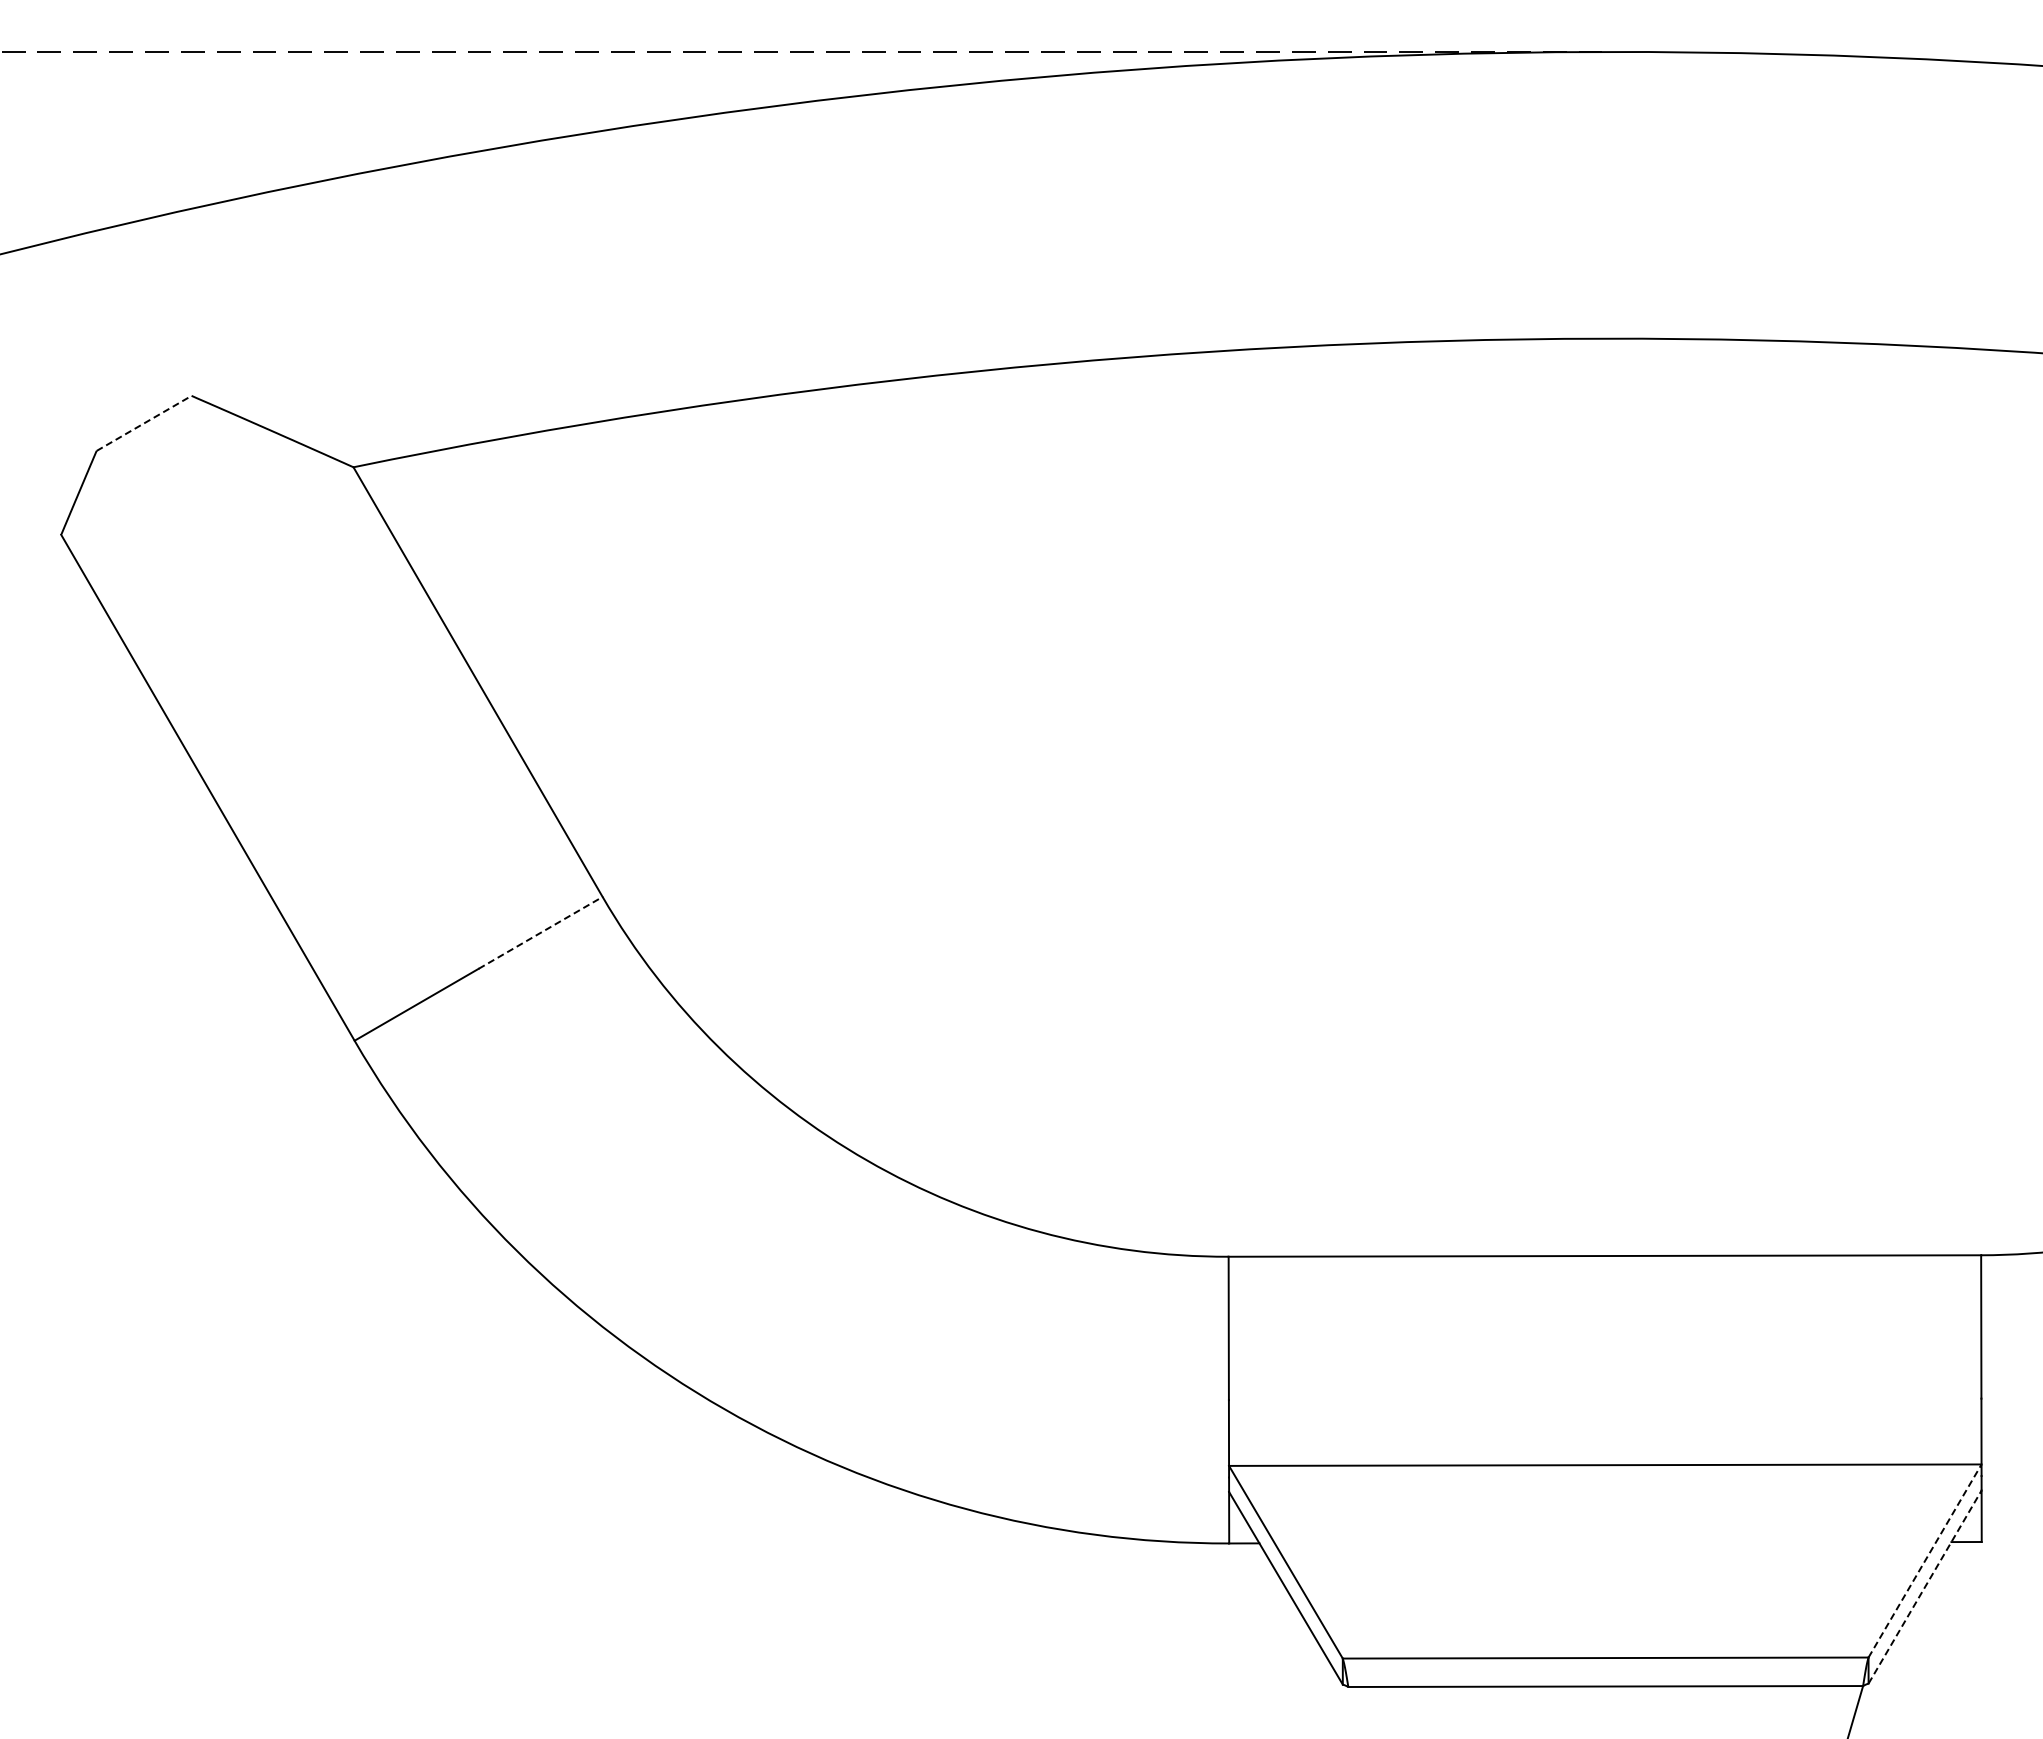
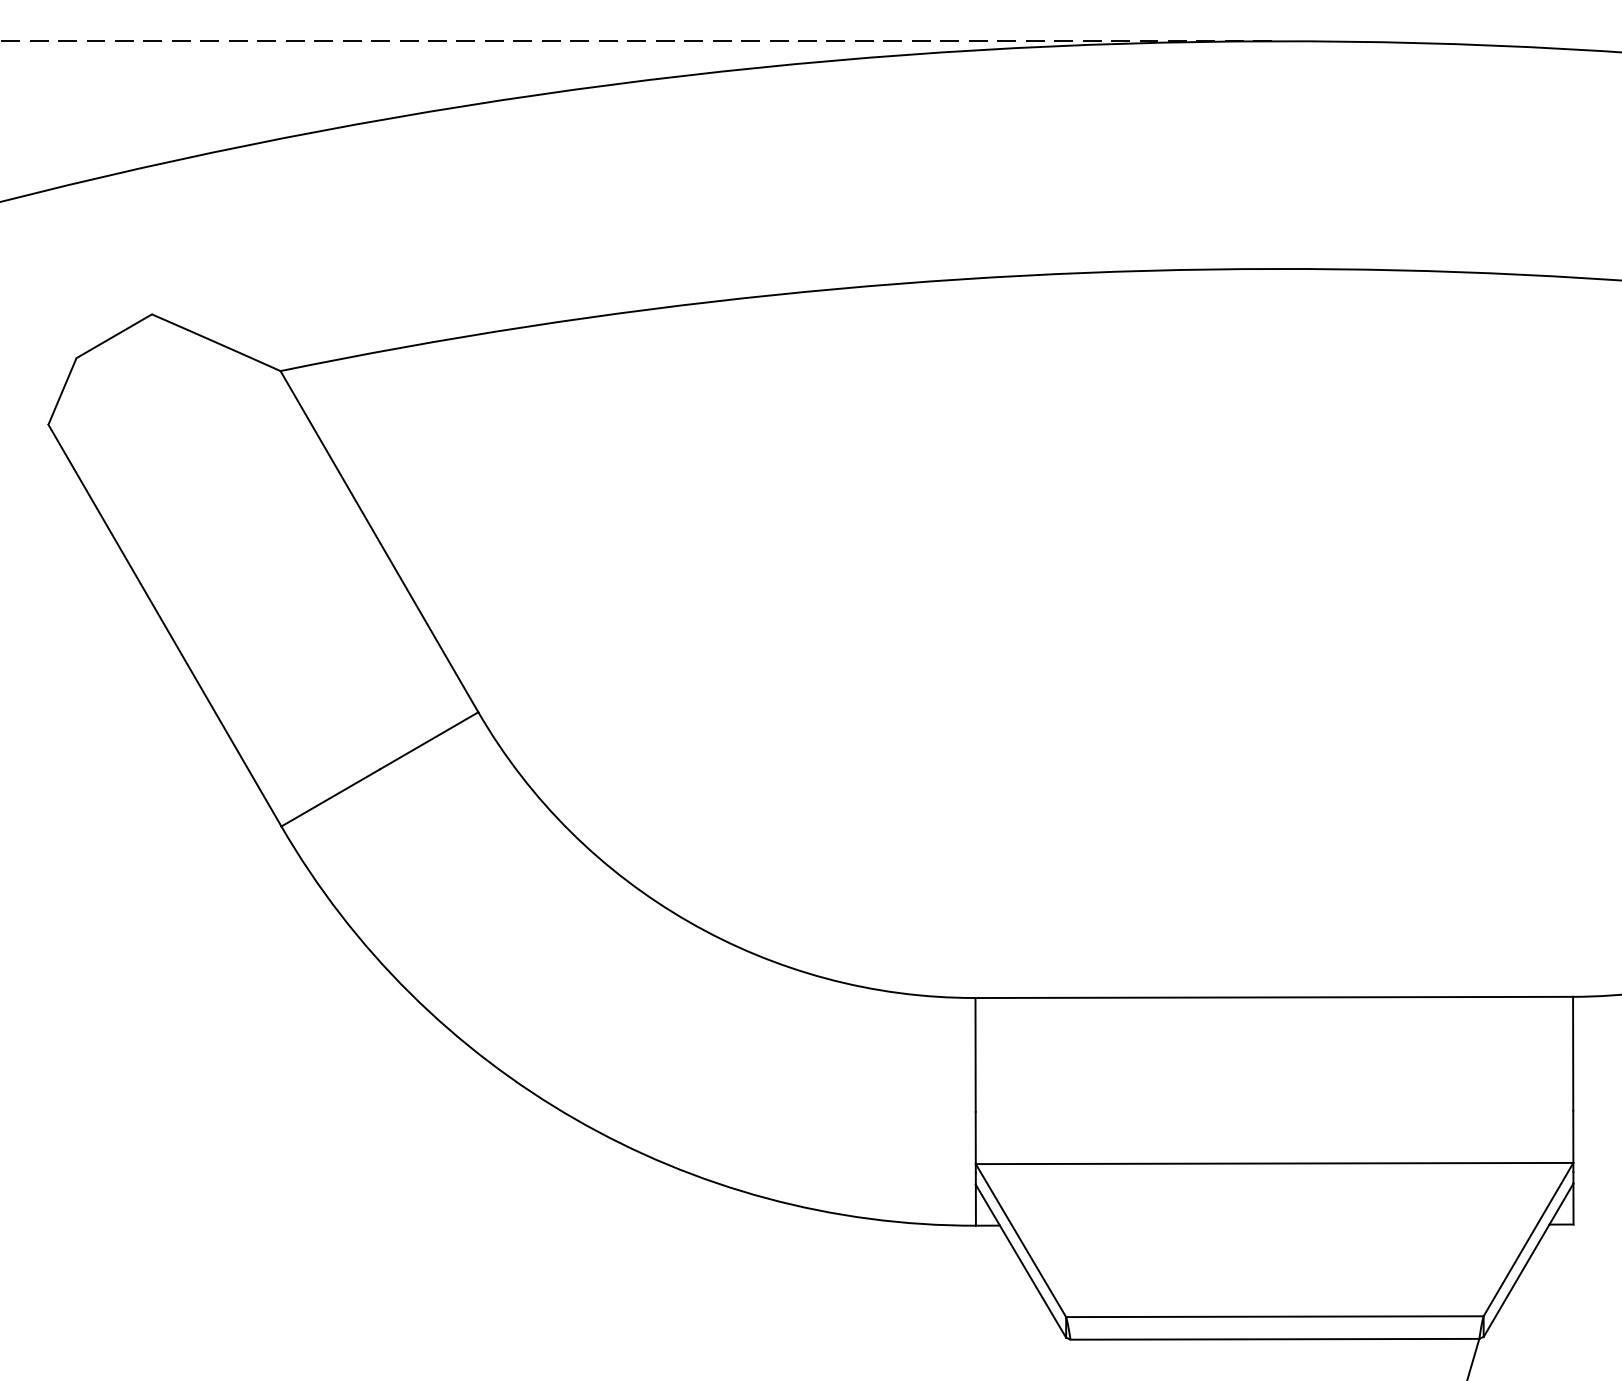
line: (144, 423) -> (114, 336), dashed -> solid
line: (540, 932) -> (429, 740), dashed -> solid
line: (1925, 1560) -> (1528, 1239), dashed -> solid
line: (1925, 1587) -> (1528, 1260), dashed -> solid

